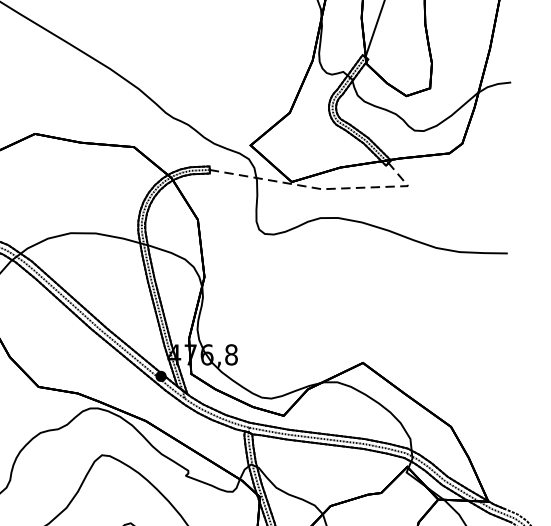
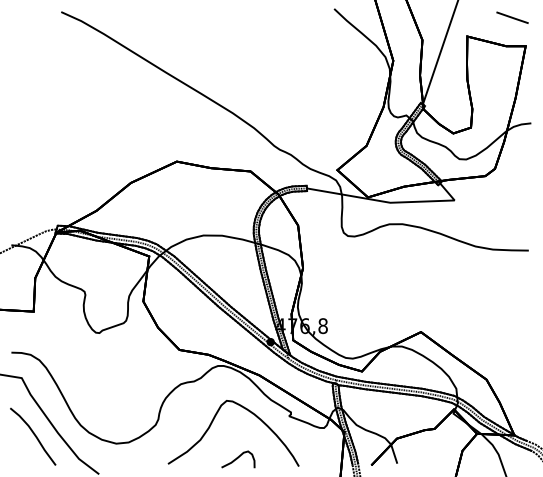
line: (324, 188) -> (392, 202), dashed -> solid

